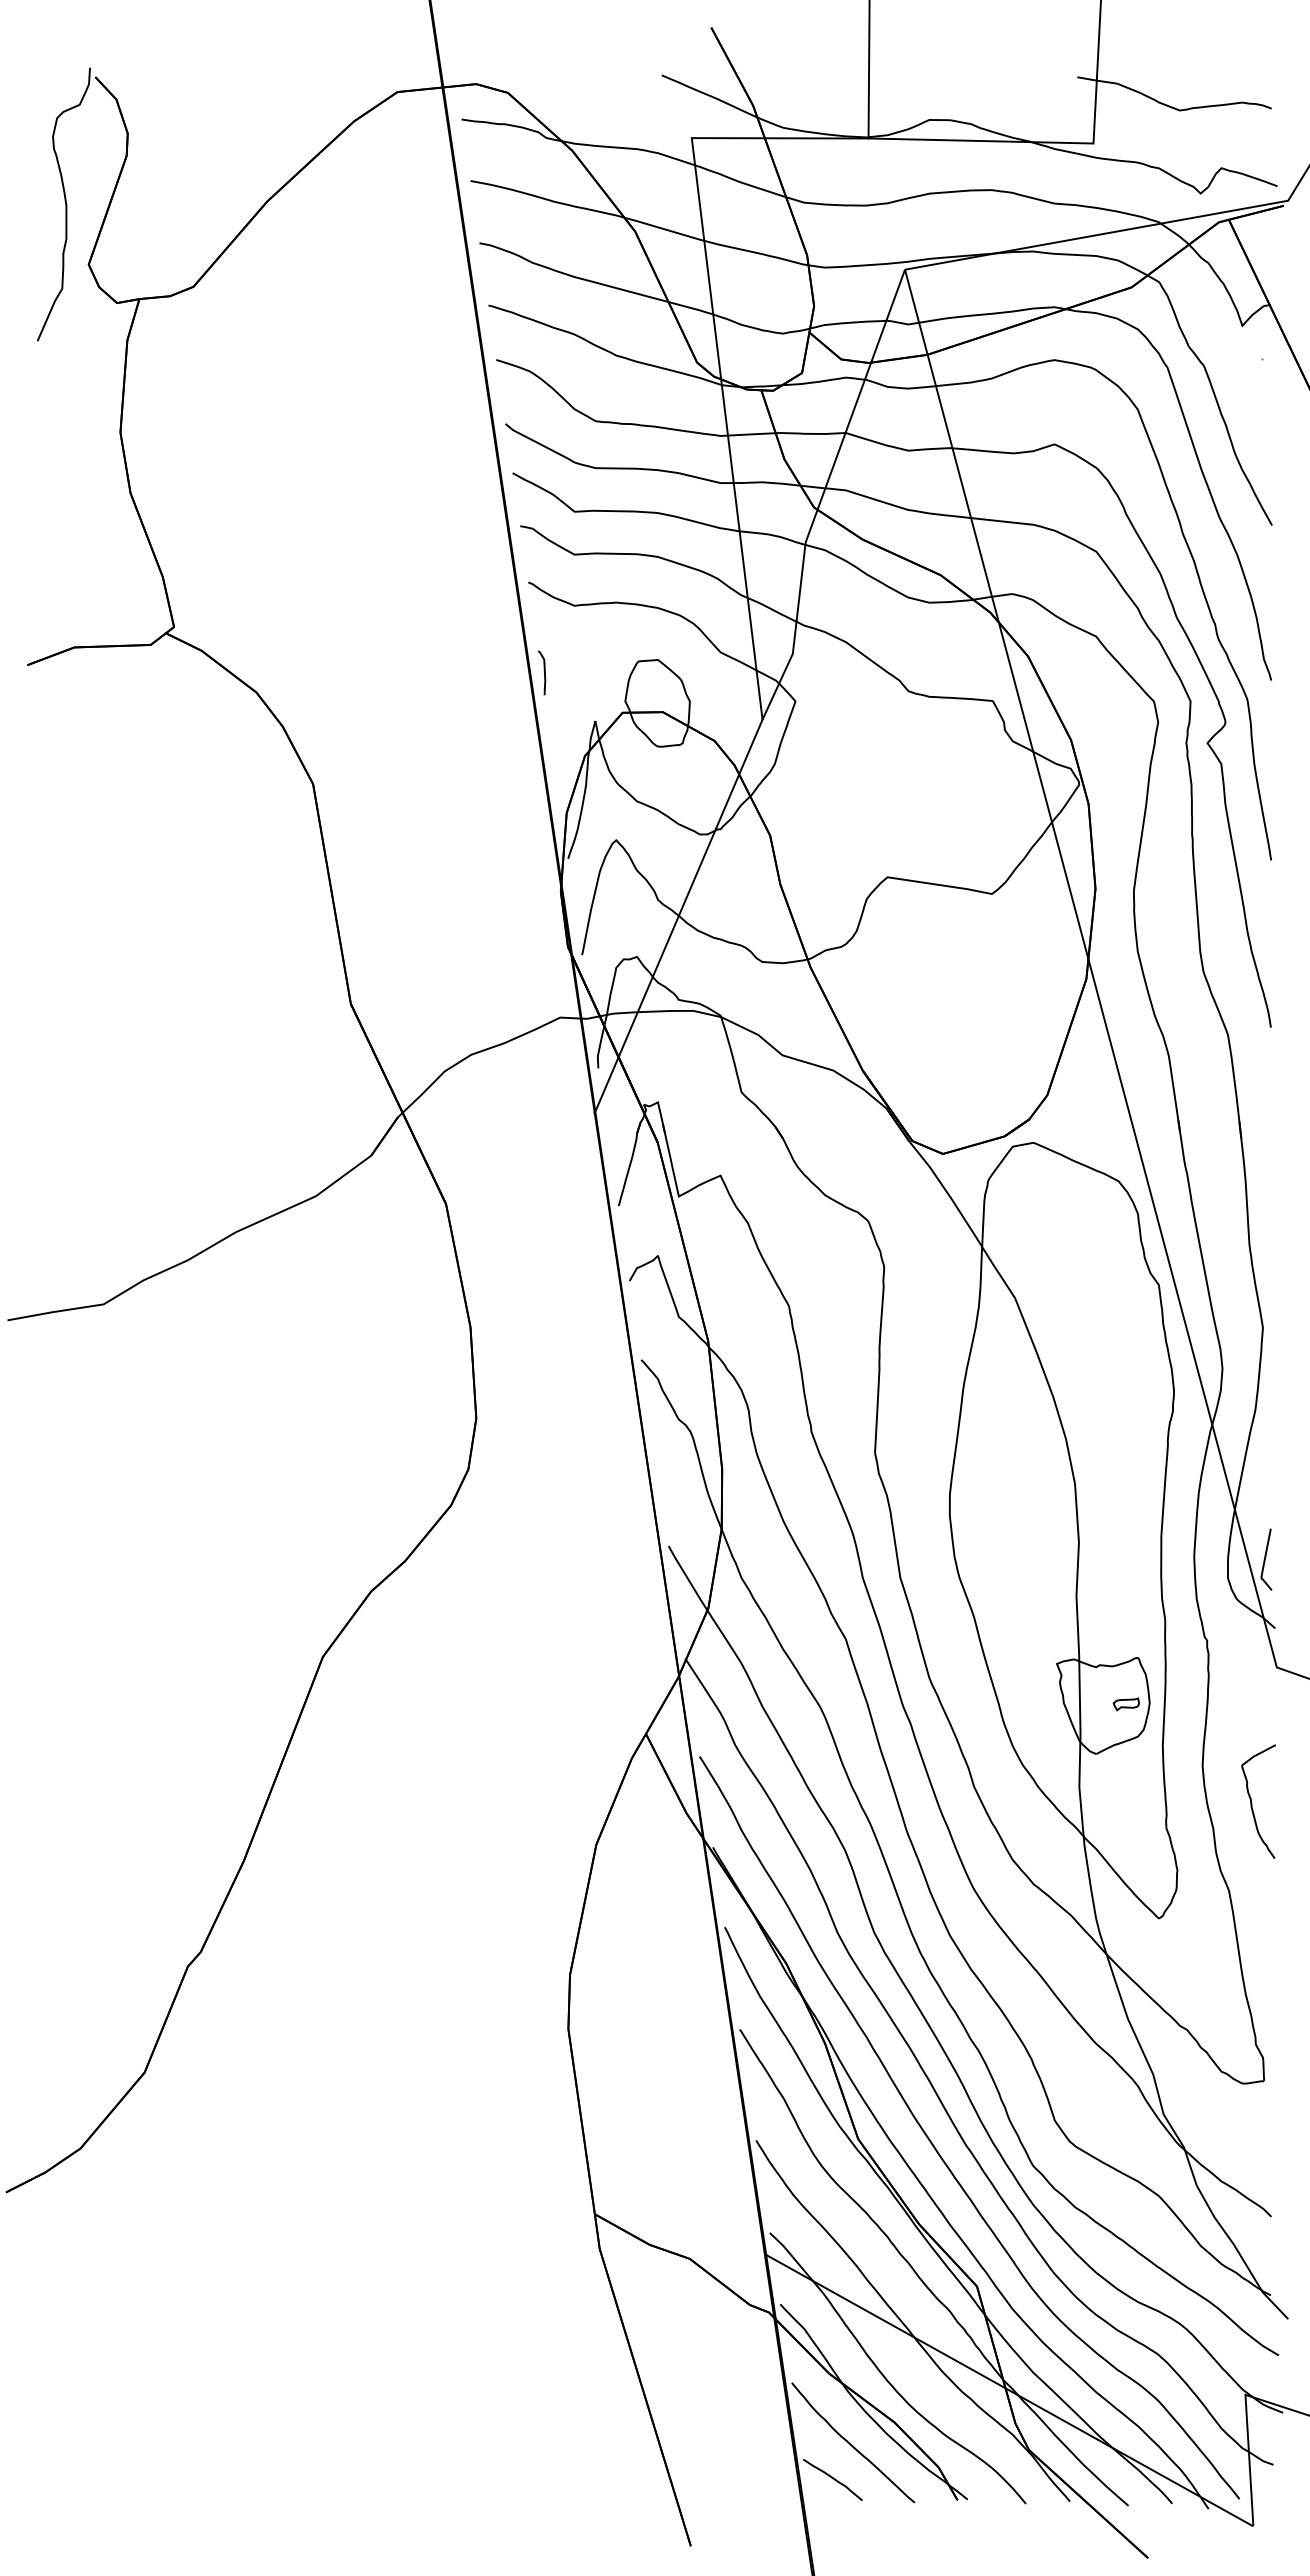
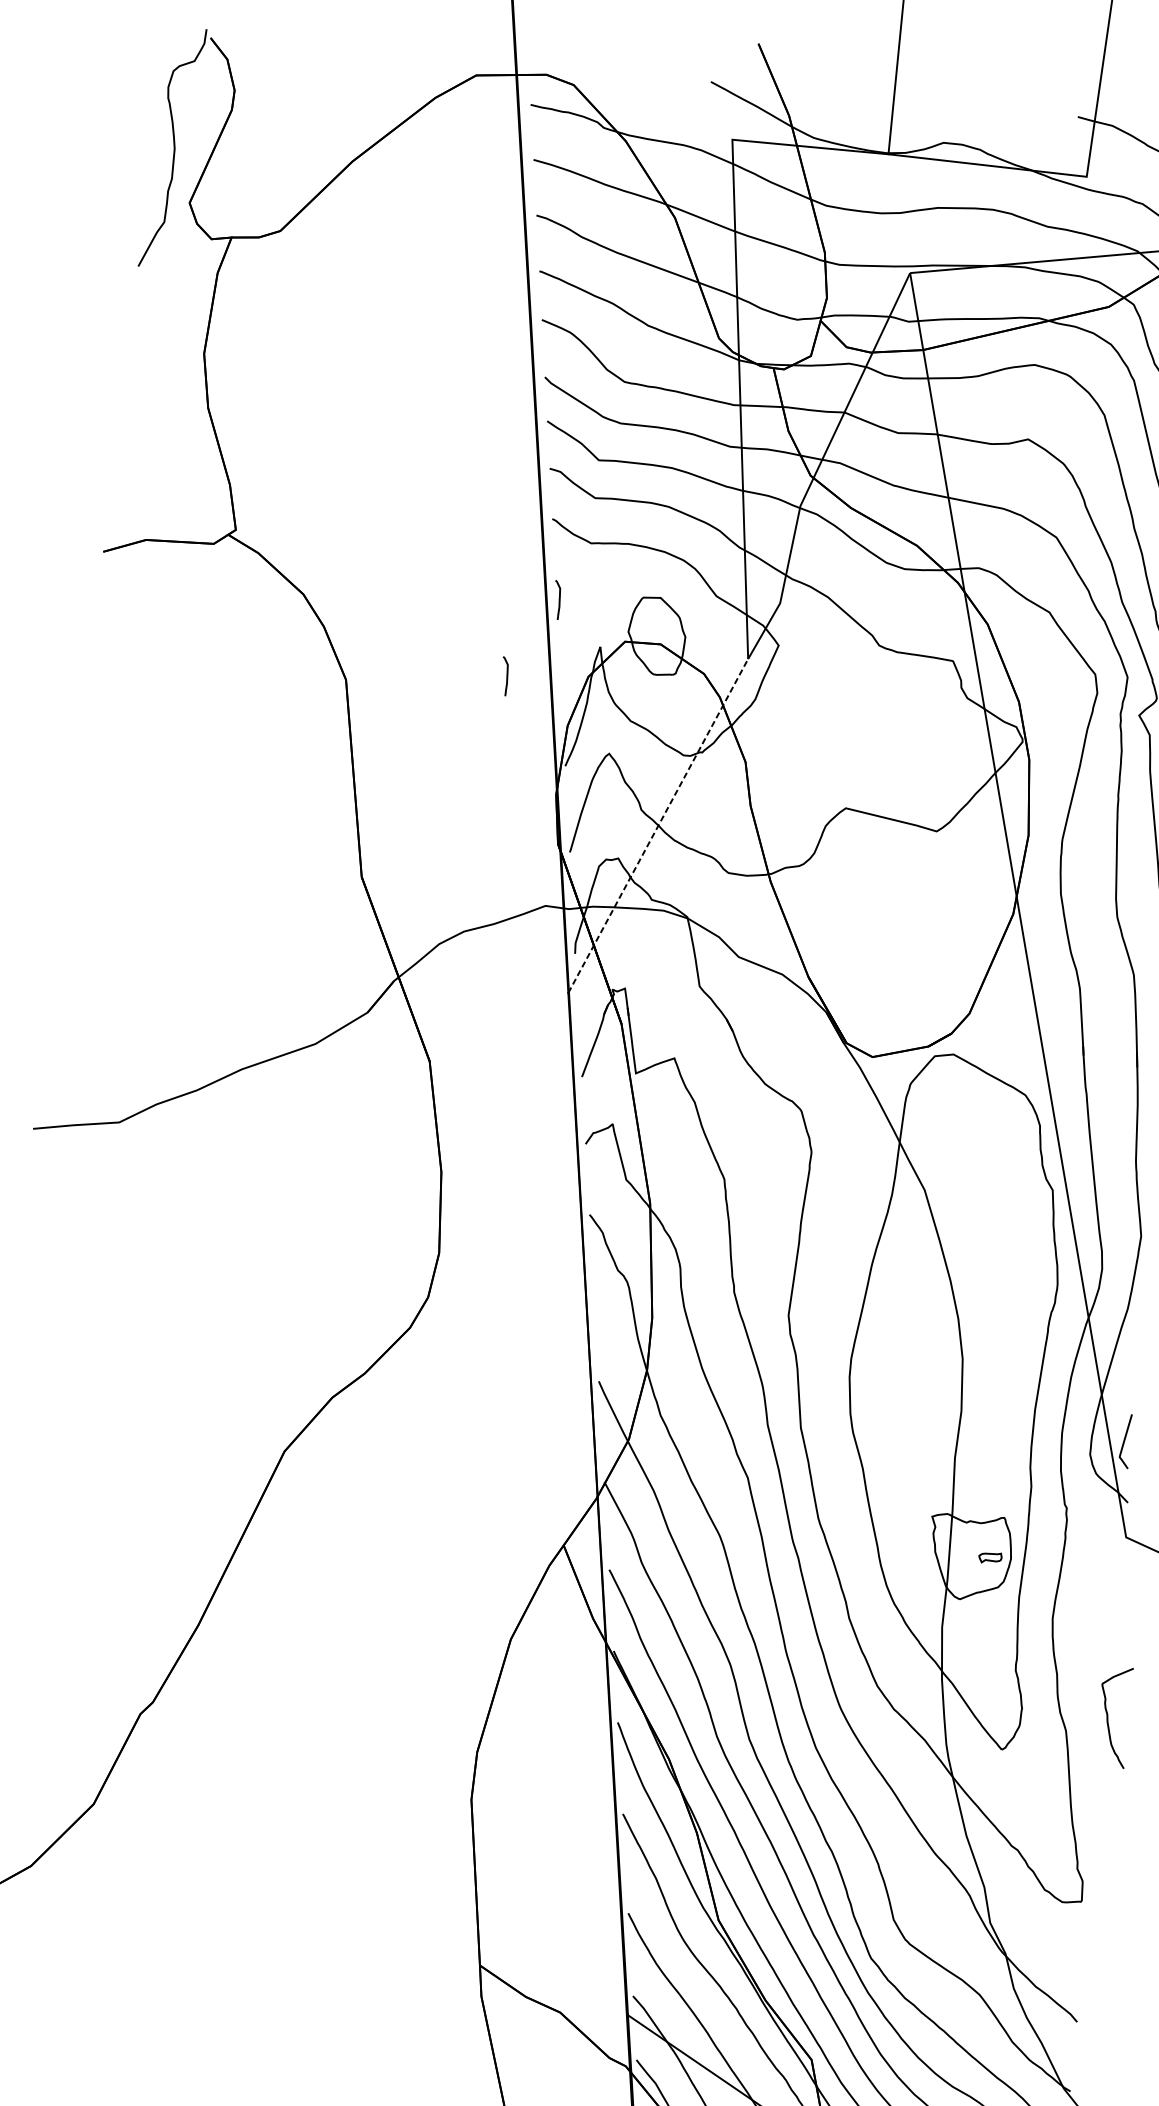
curve: (492, 762) -> (506, 675), added
line: (678, 916) -> (658, 826), solid -> dashed
curve: (1252, 1802) -> (1108, 1717), moved

